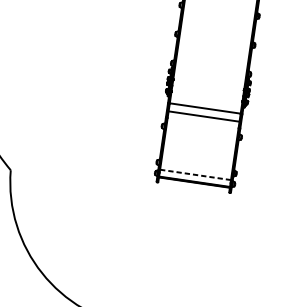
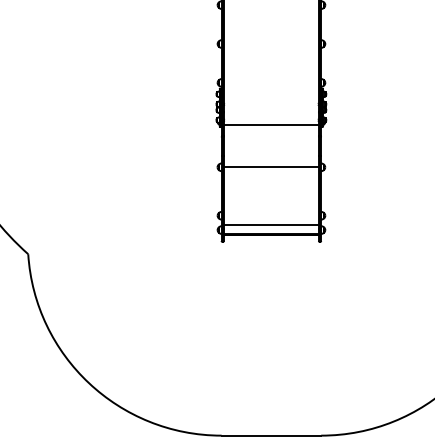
line: (204, 108) -> (270, 167), moved
line: (203, 116) -> (270, 124), moved
line: (194, 174) -> (270, 224), dashed -> solid

